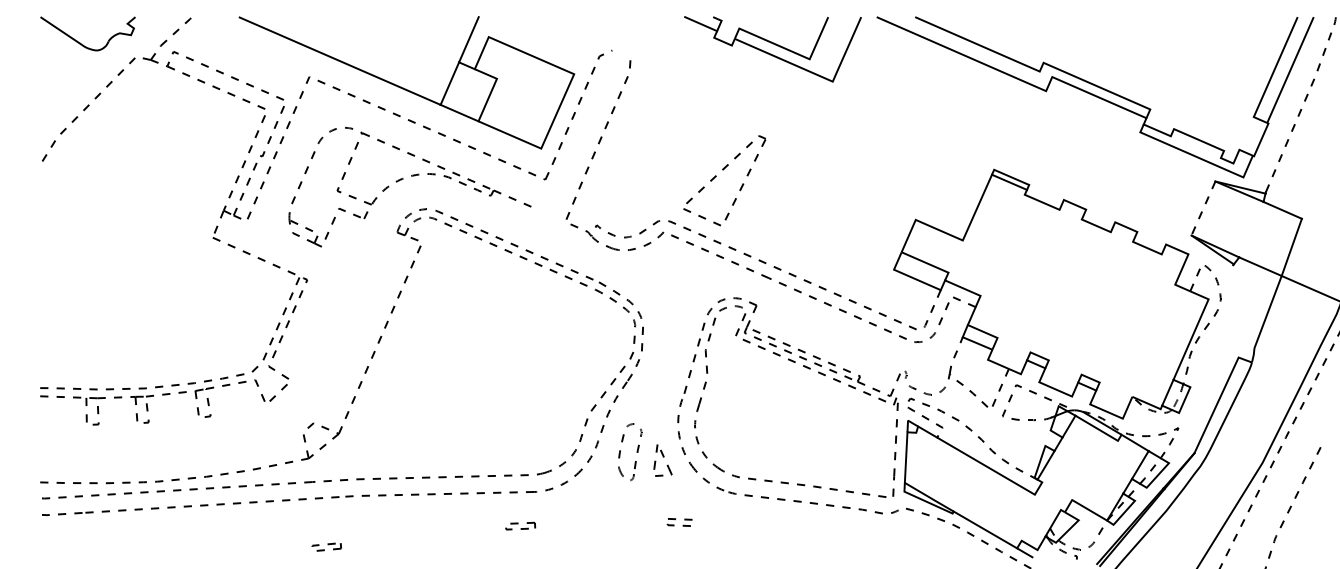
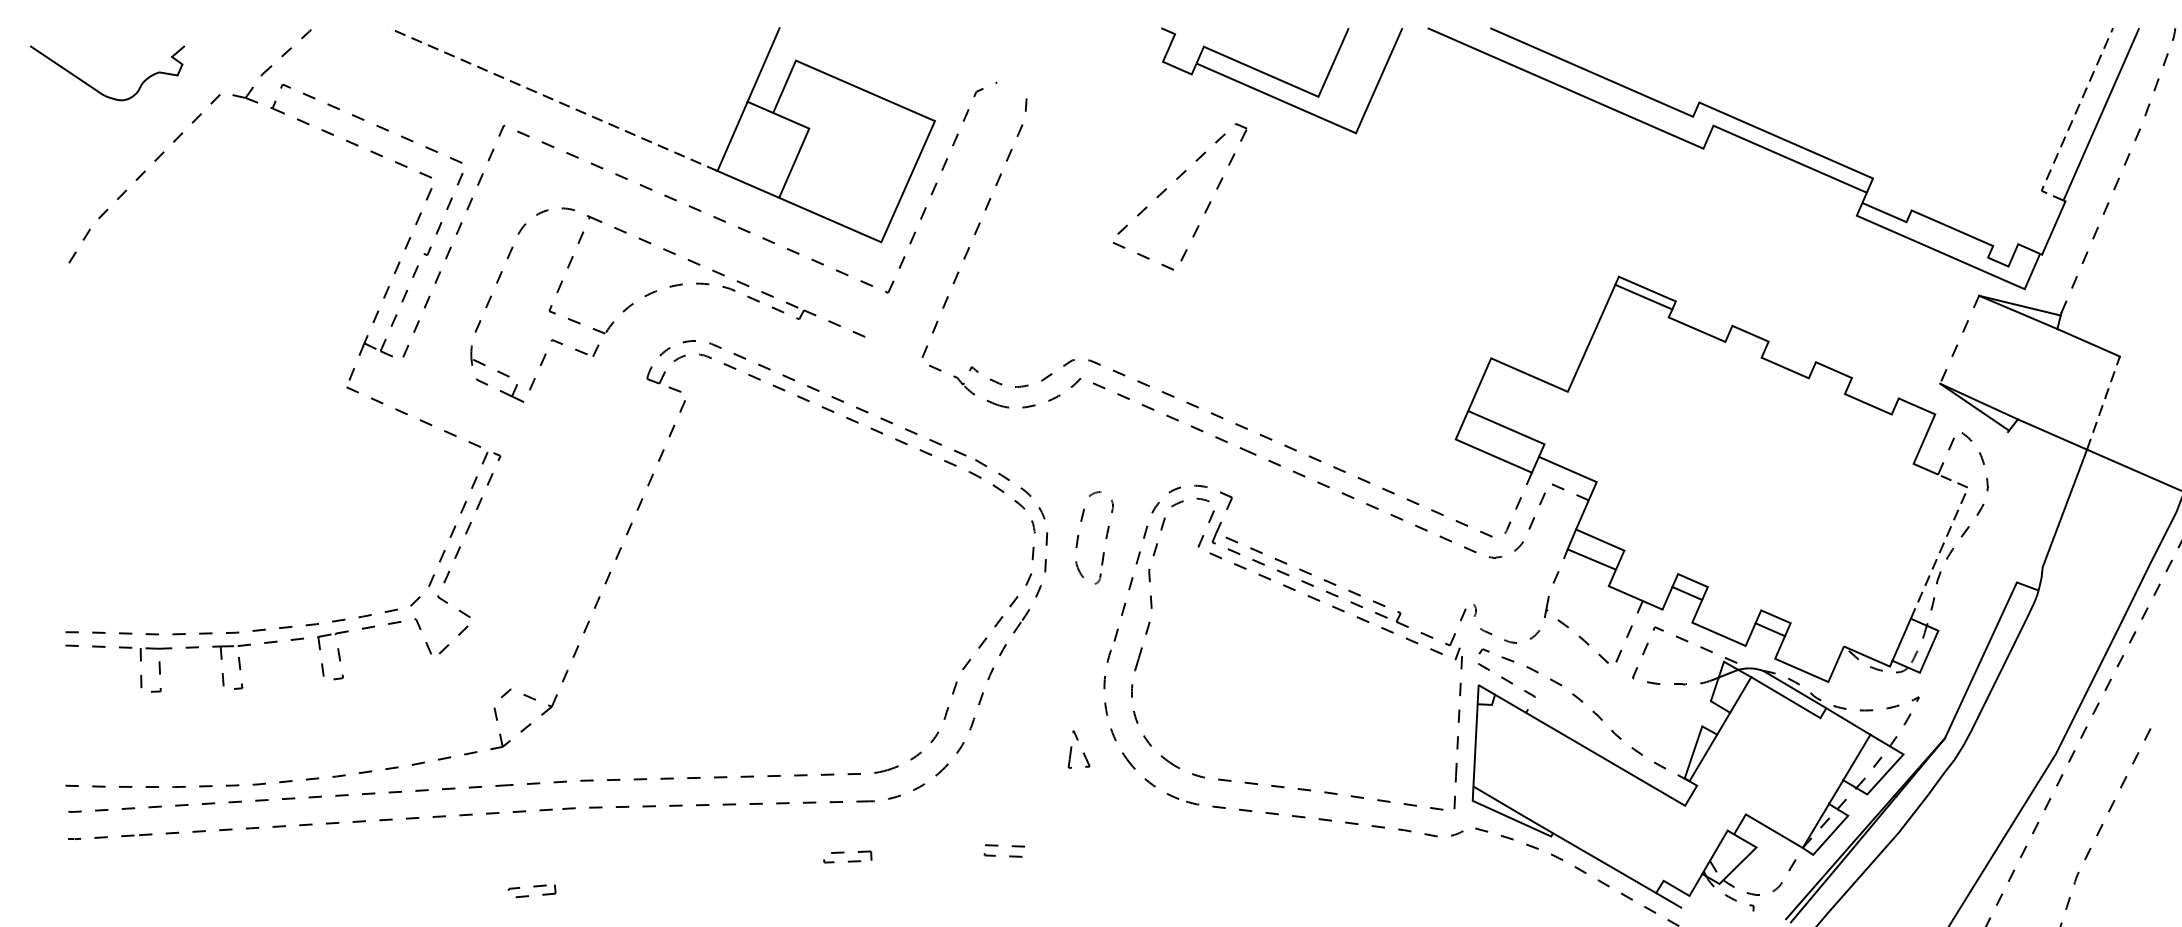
line: (701, 24) -> (1142, 40), removed
part: (80, 42) -> (95, 87), moved
line: (339, 60) -> (552, 98), solid -> dashed
line: (1272, 73) -> (2072, 119), solid -> dashed
part: (716, 176) -> (1166, 189), moved
line: (1291, 246) -> (2102, 401), solid -> dashed
line: (1195, 329) -> (1946, 536), solid -> dashed
part: (630, 452) -> (1095, 538), moved
part: (662, 460) -> (1078, 750), size x0.7
part: (679, 522) -> (1003, 851), moved

